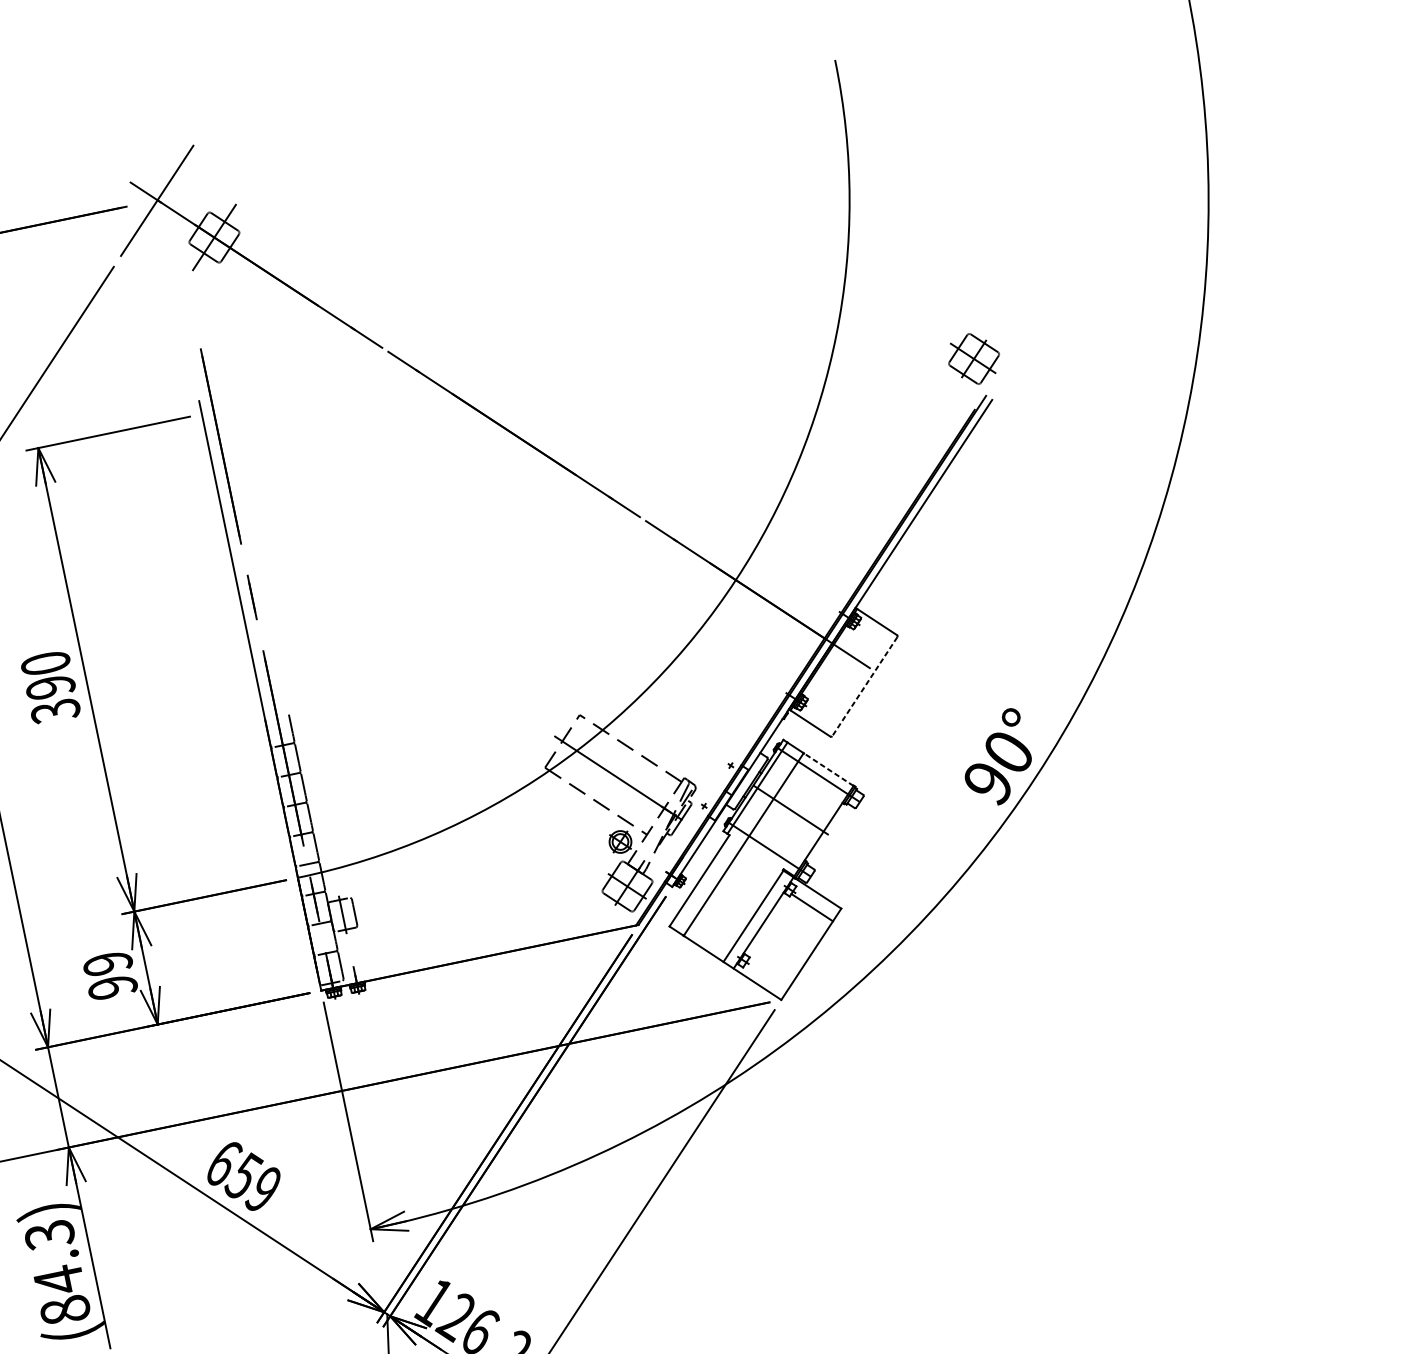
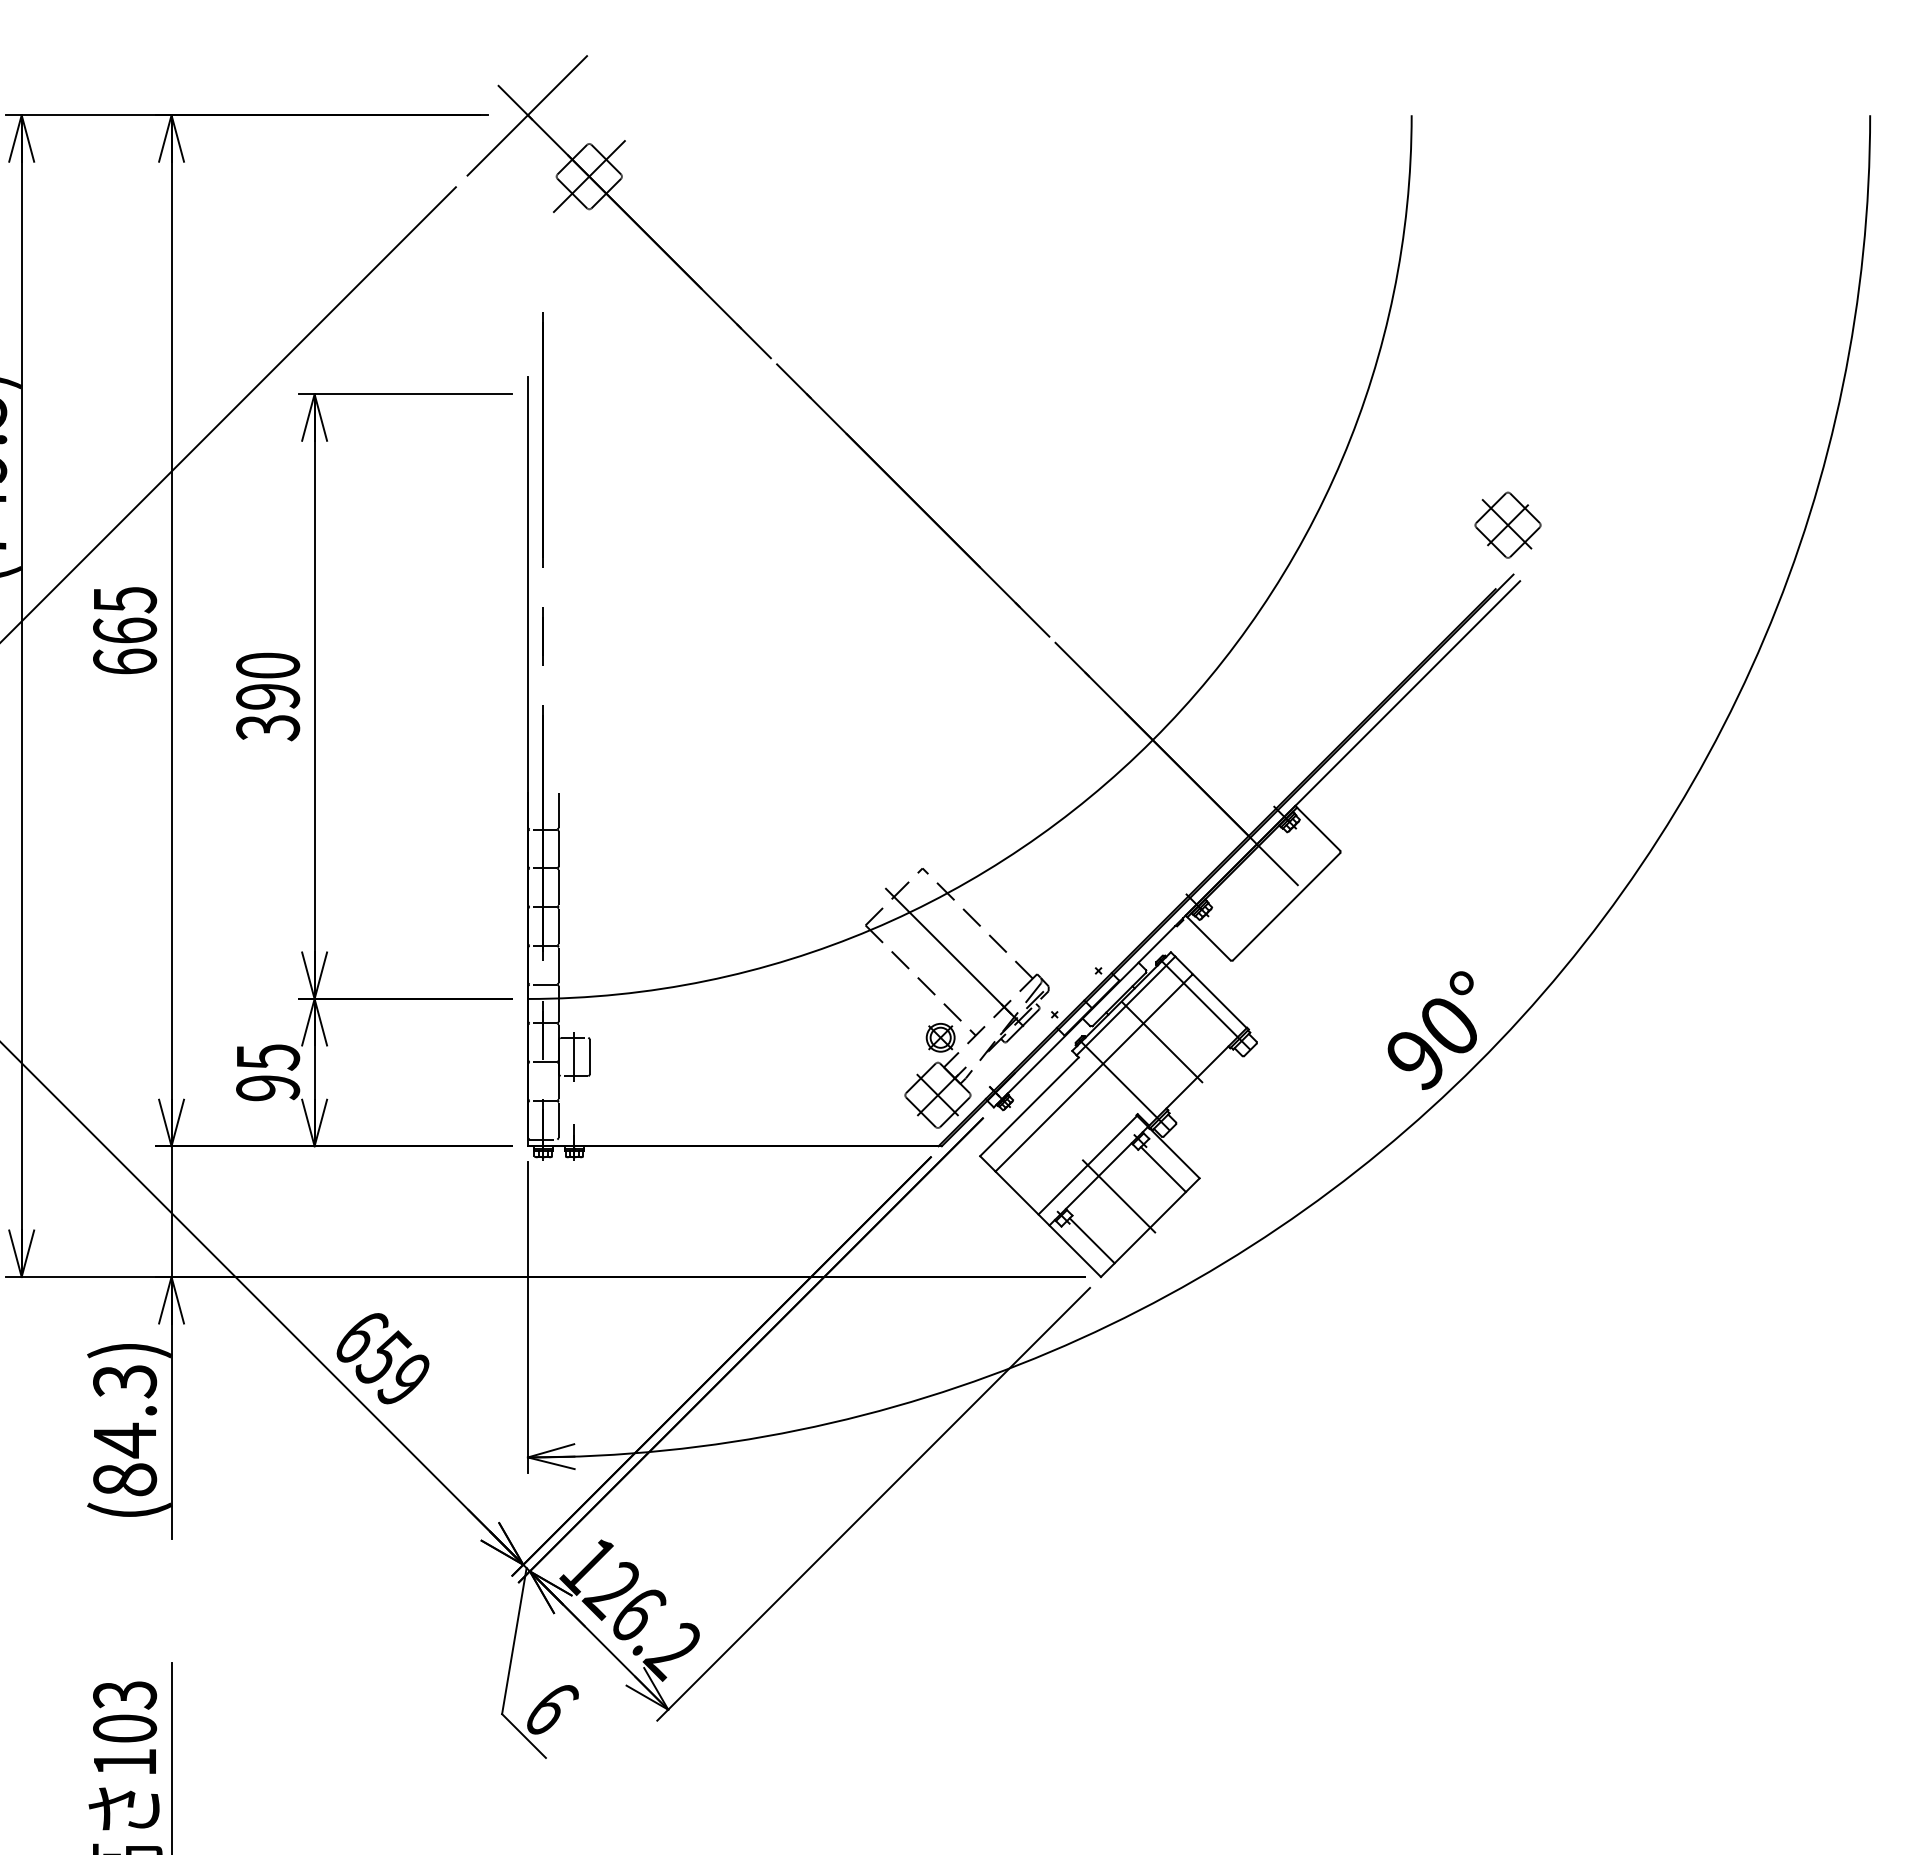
line: (864, 686) -> (1286, 906), dashed -> solid
line: (829, 769) -> (1220, 1001), dashed -> solid
line: (782, 935) -> (1118, 1196), added
text: (108, 963) -> (268, 1057), 99 -> 95
line: (768, 973) -> (1091, 1240), added

